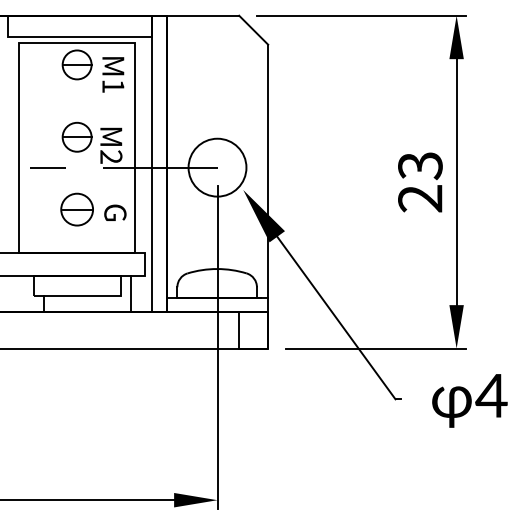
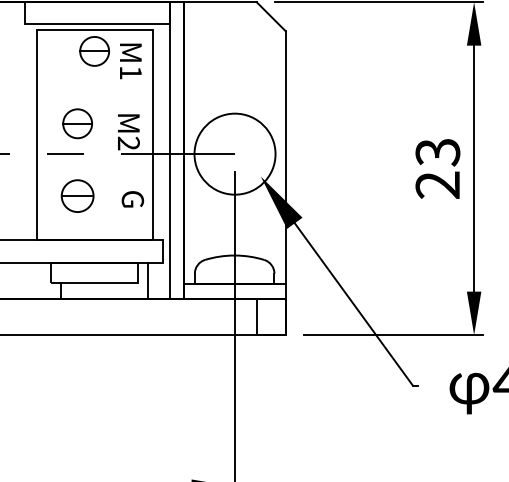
part: (76, 136) -> (77, 123), moved
circle: (217, 167) -> (235, 154), size x1.4
part: (76, 209) -> (77, 196), moved

